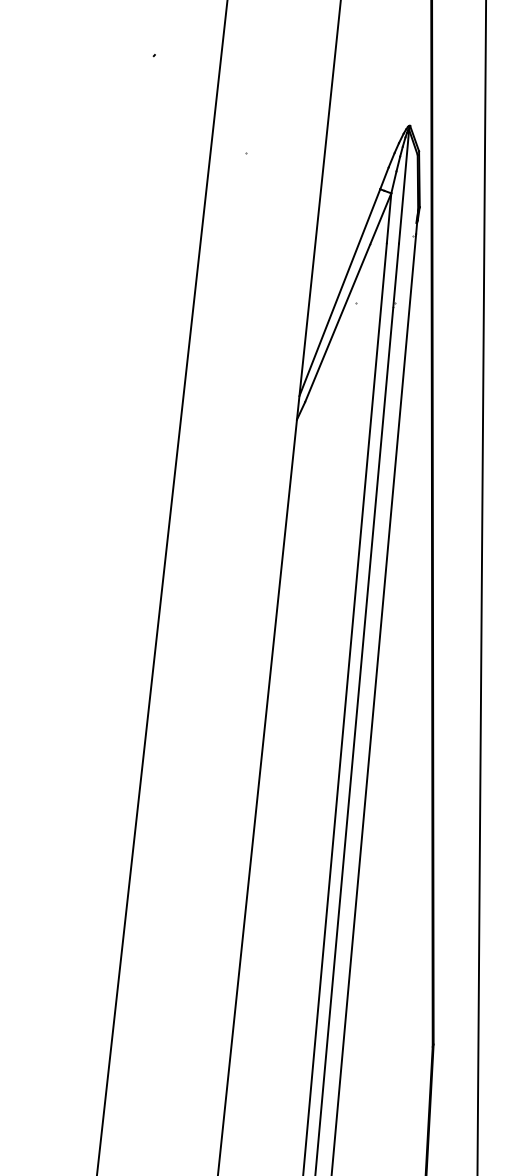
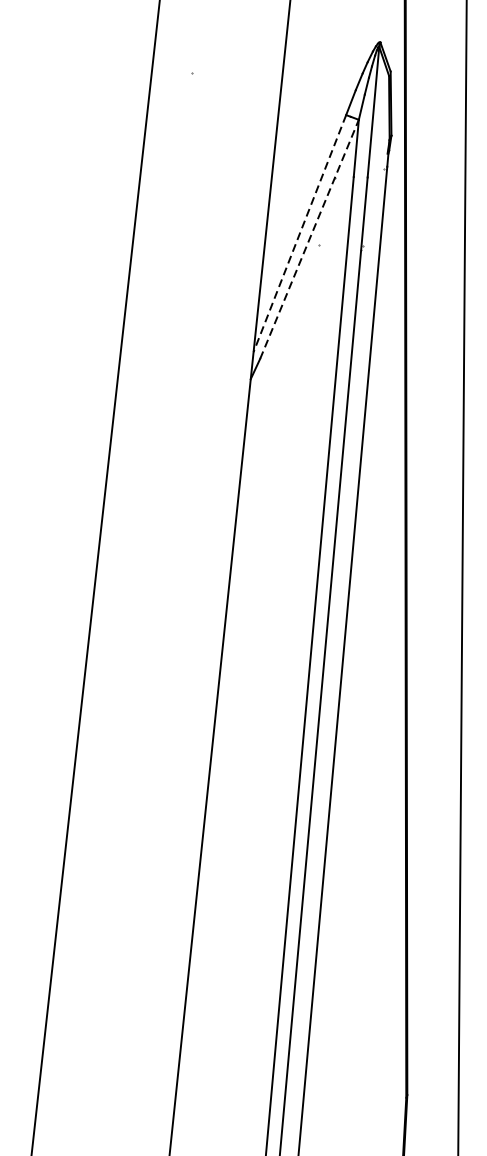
line: (339, 293) -> (299, 234), solid -> dashed
line: (348, 297) -> (309, 239), solid -> dashed

